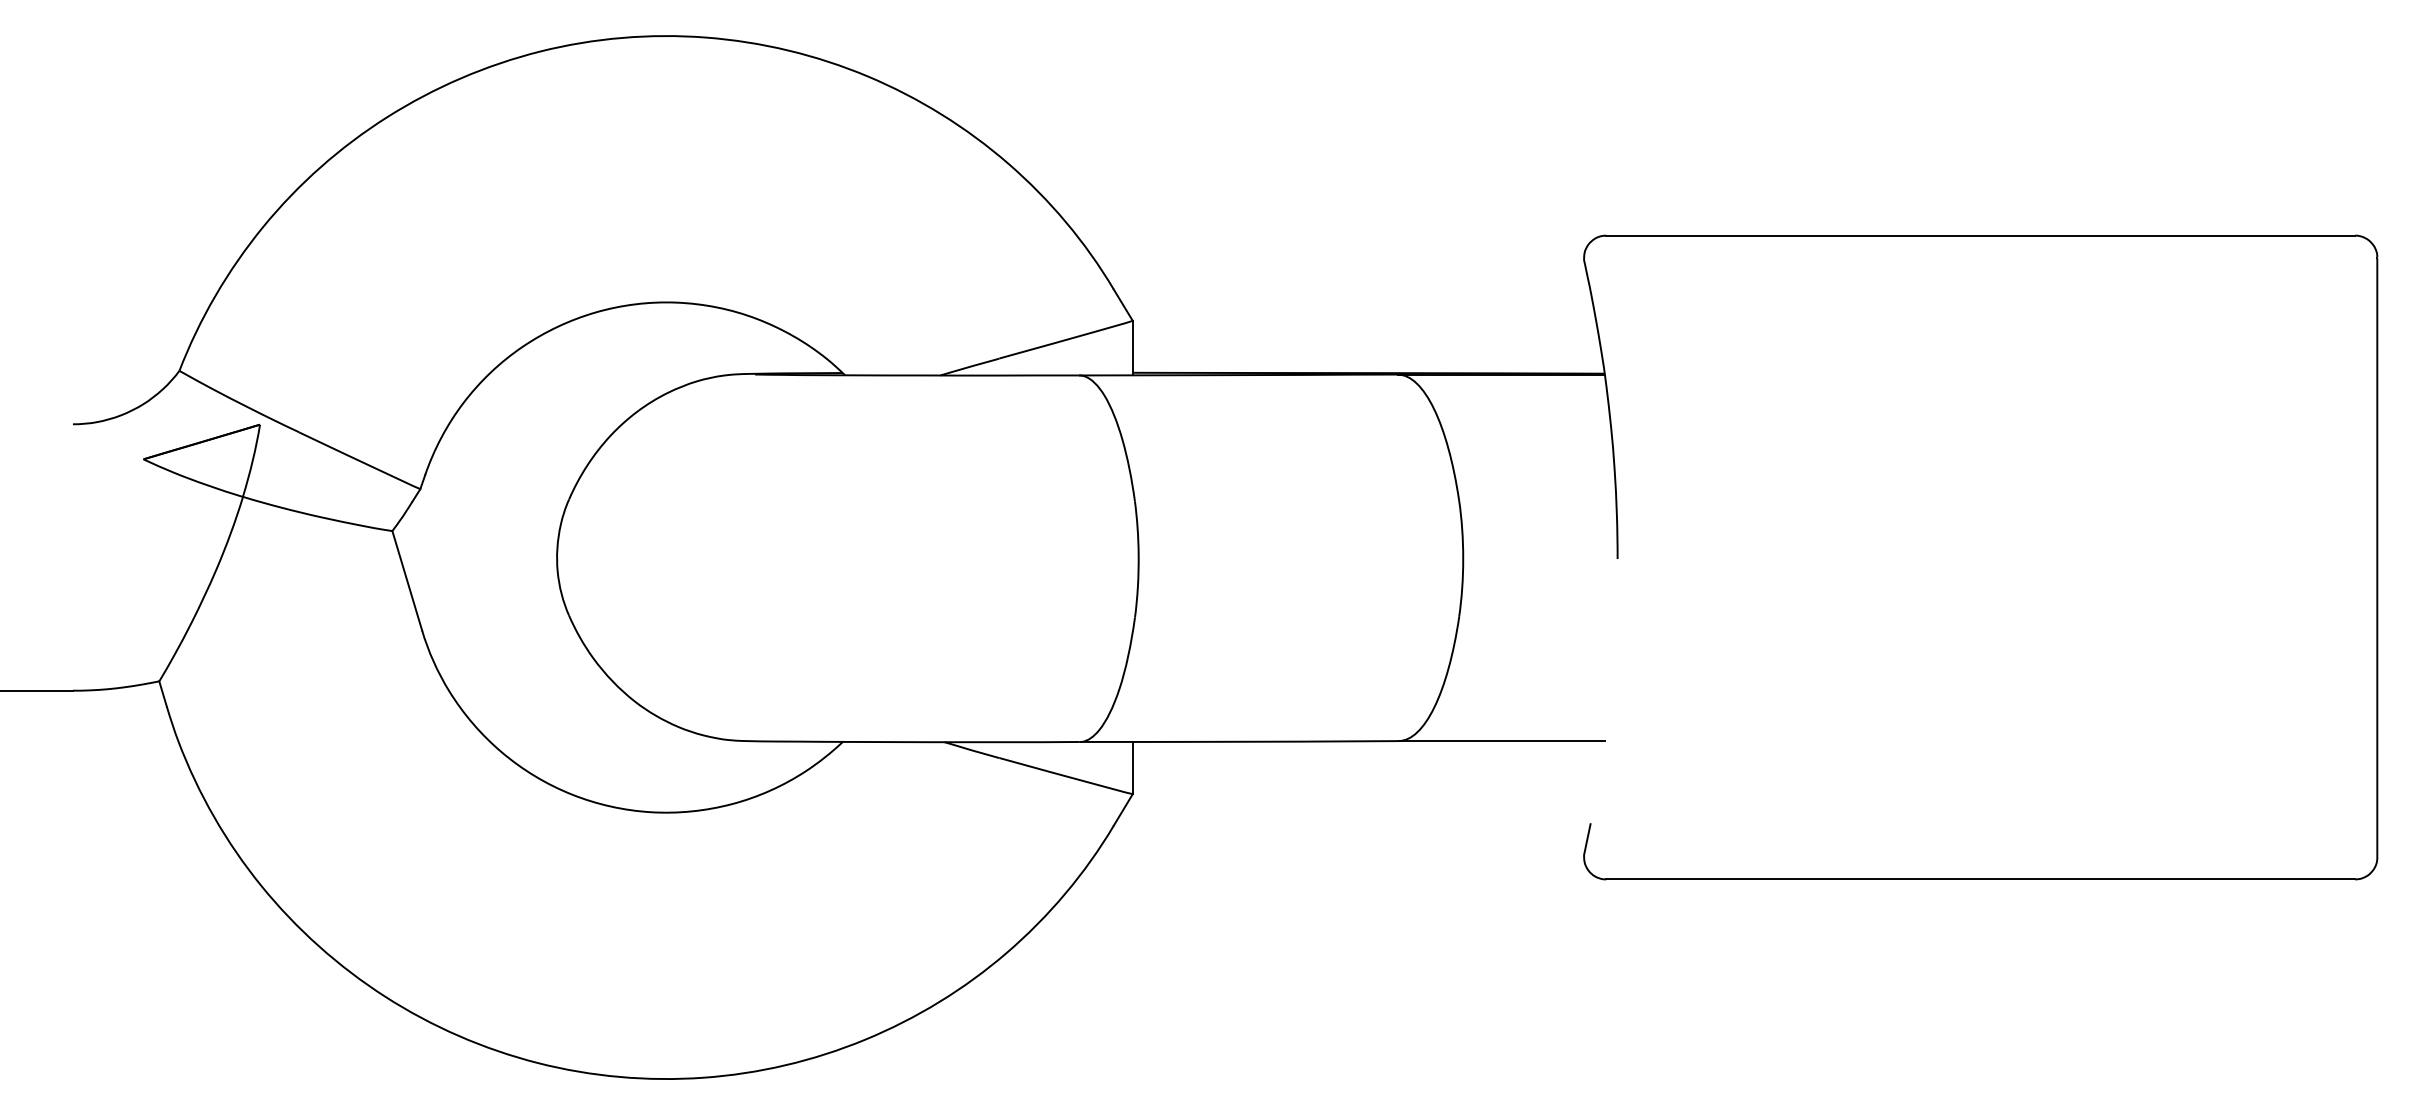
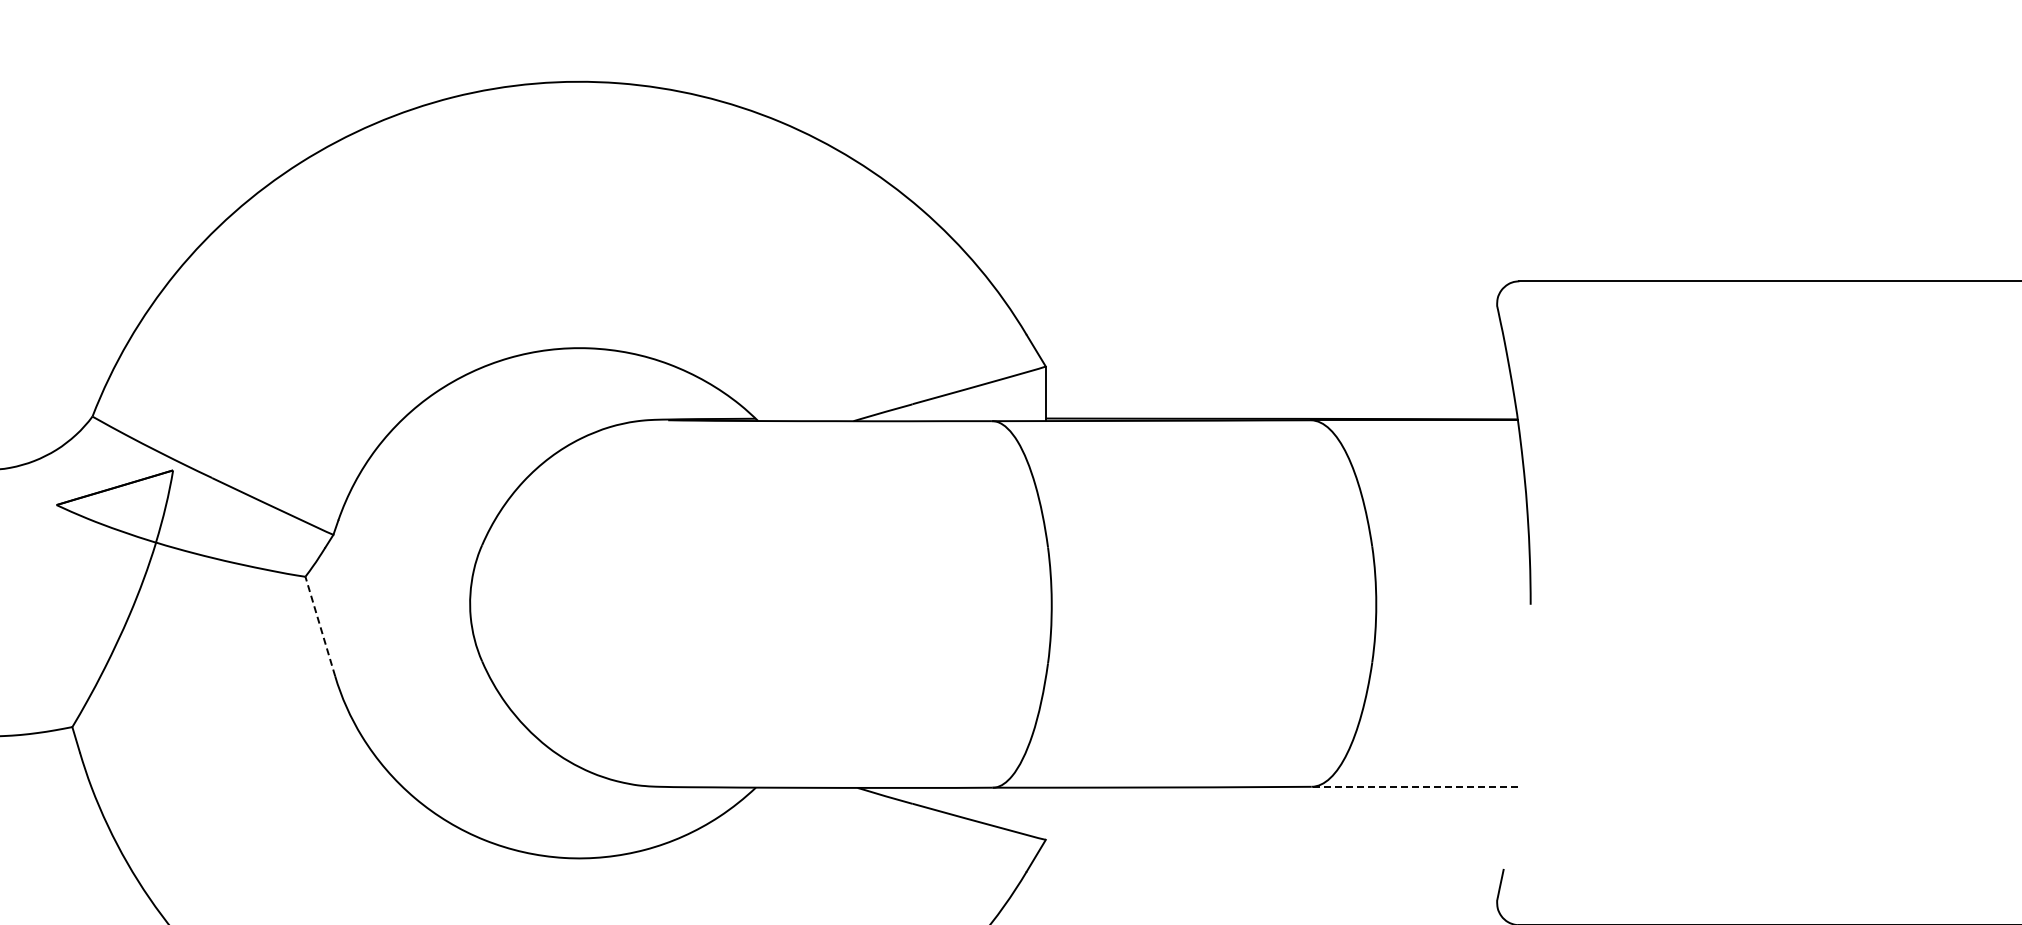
line: (407, 580) -> (320, 626), solid -> dashed
line: (1501, 741) -> (1414, 787), solid -> dashed
line: (1132, 767) -> (1045, 813), removed

